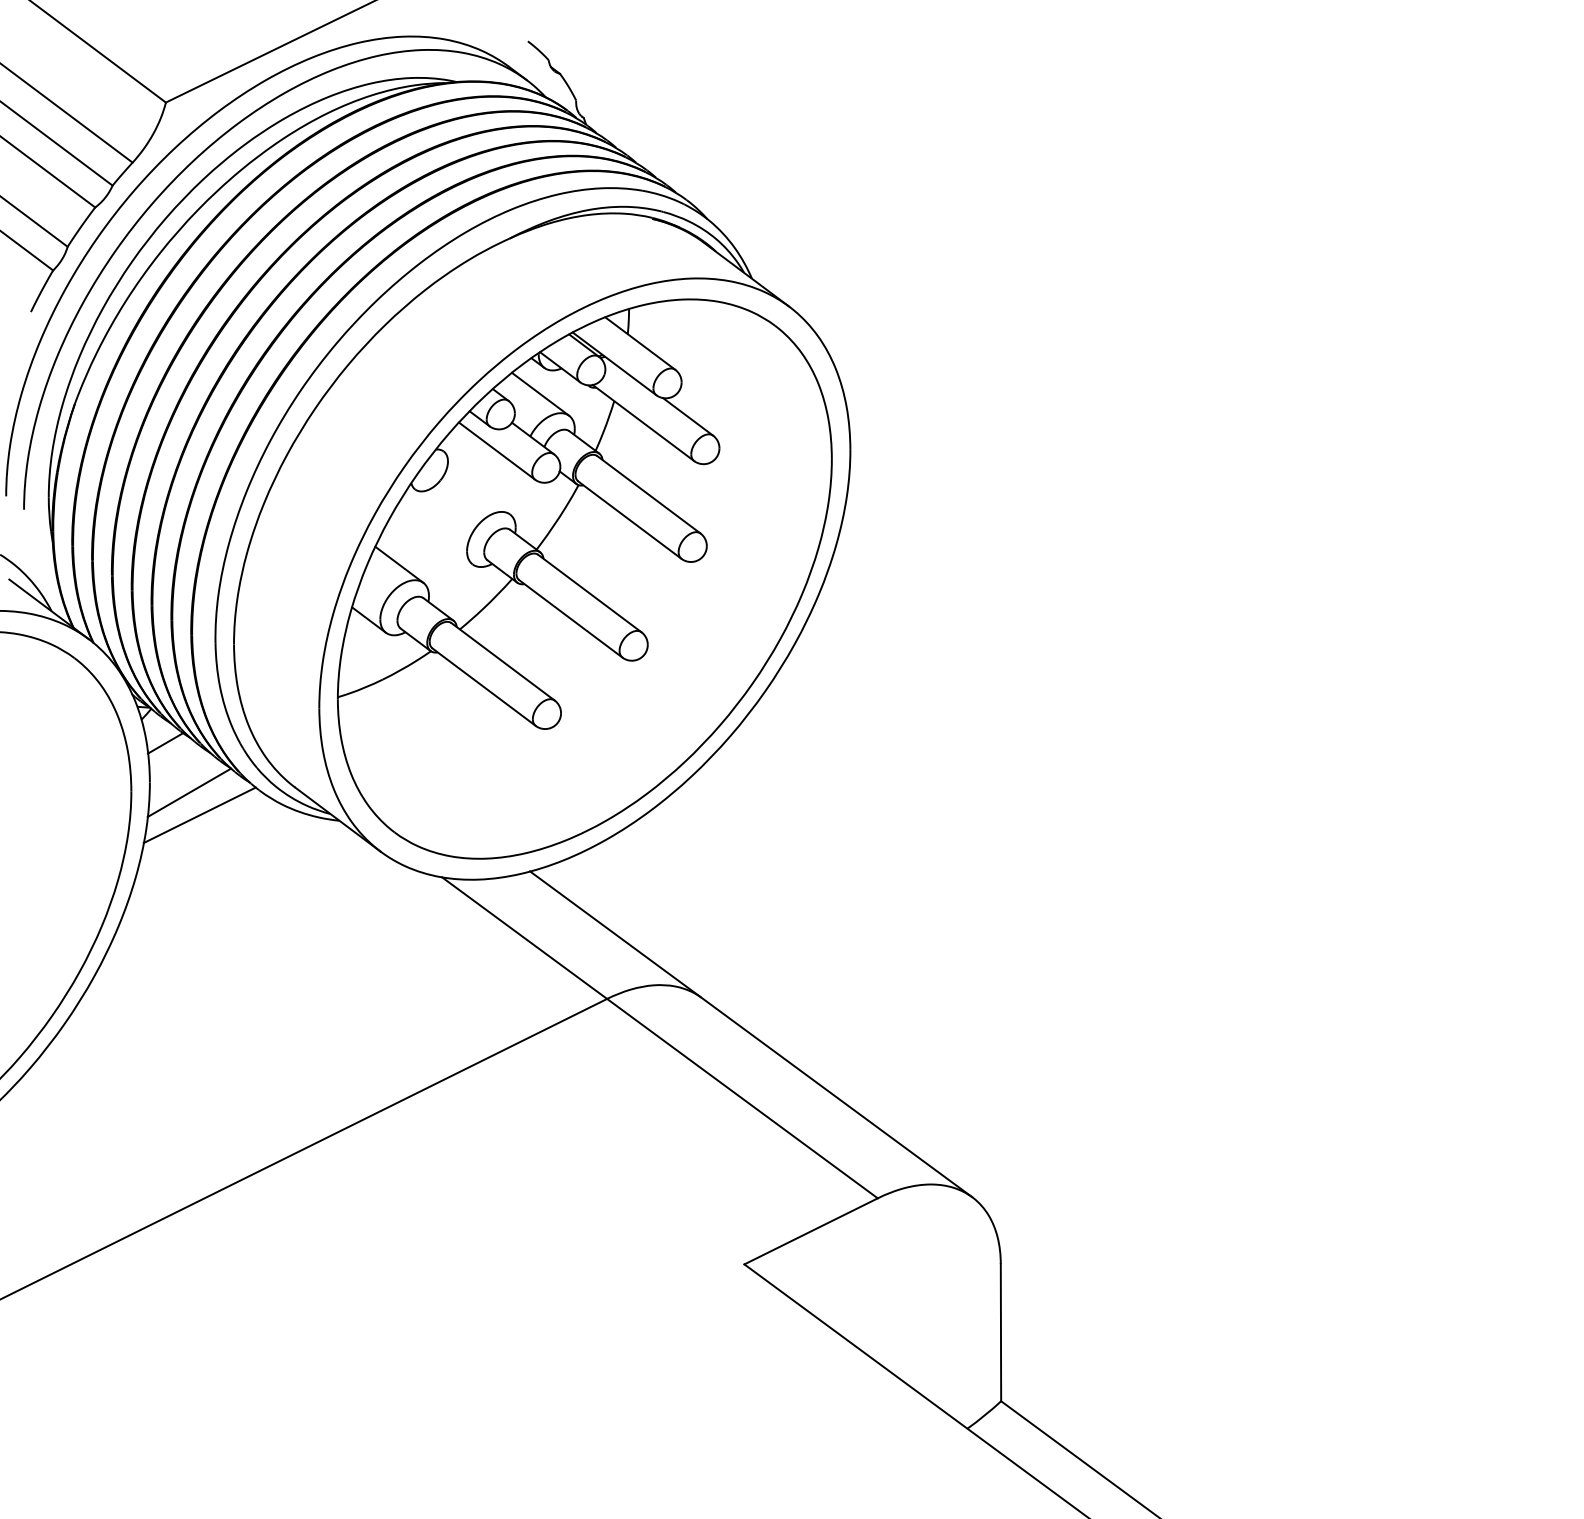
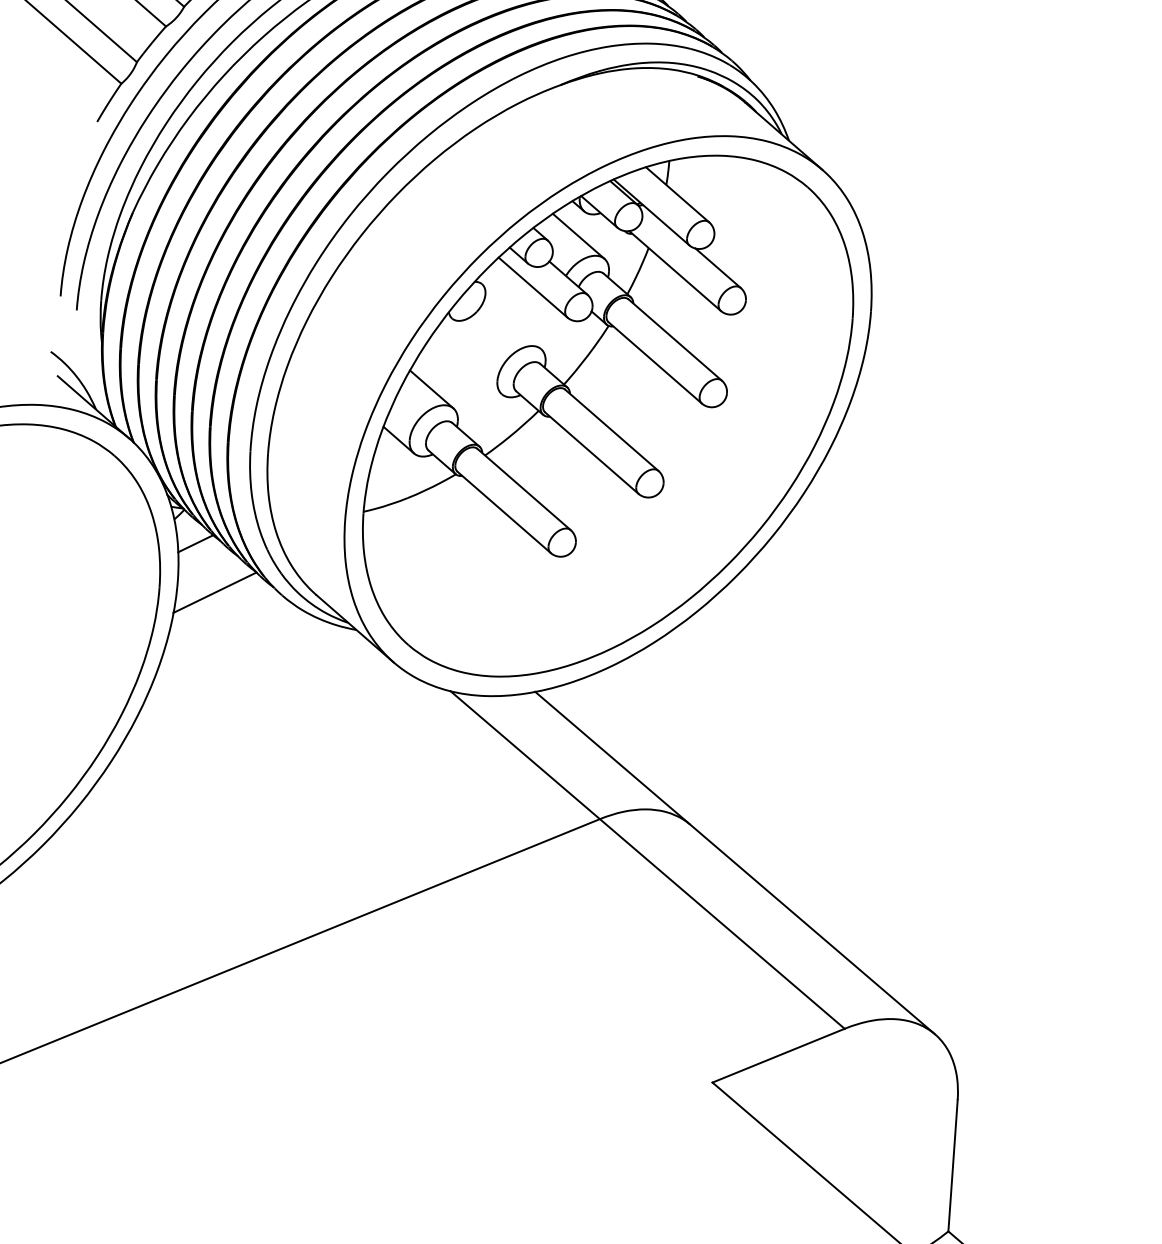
line: (199, 815) -> (223, 615), removed

